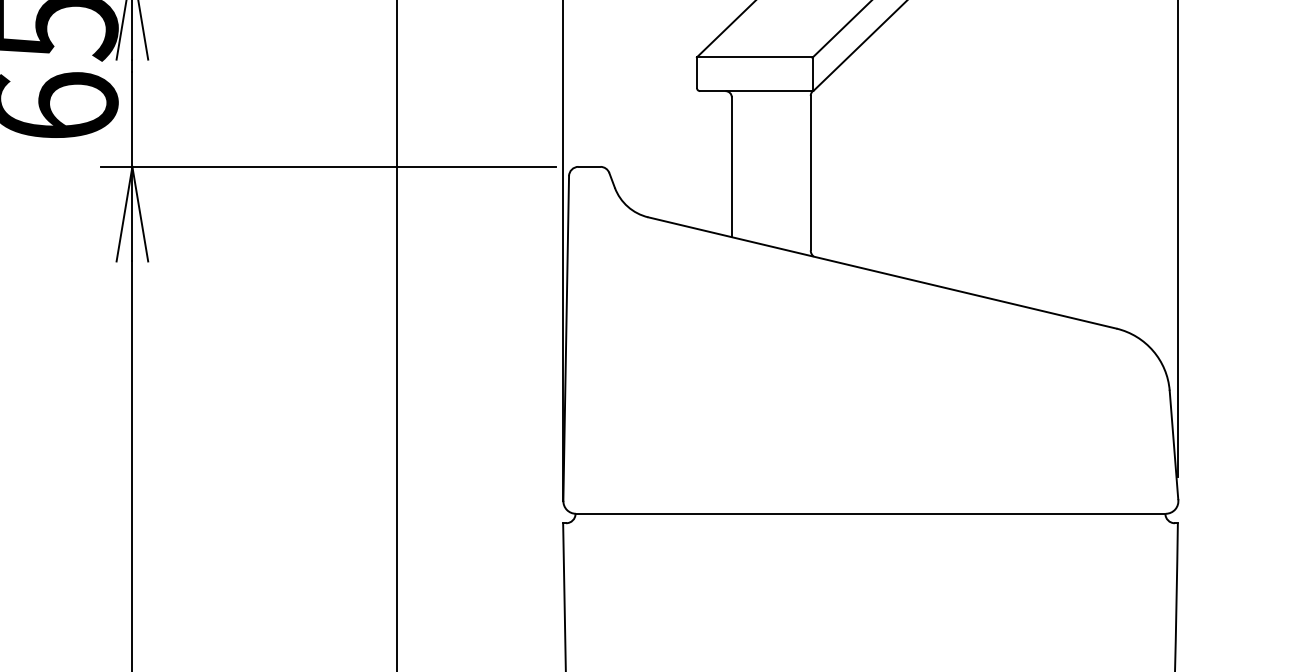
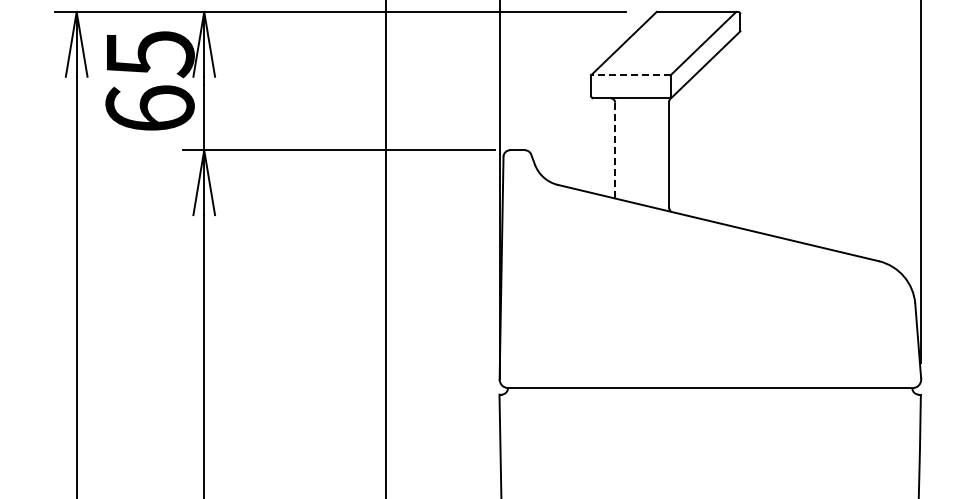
line: (754, 57) -> (630, 75), solid -> dashed
line: (732, 167) -> (615, 150), solid -> dashed

